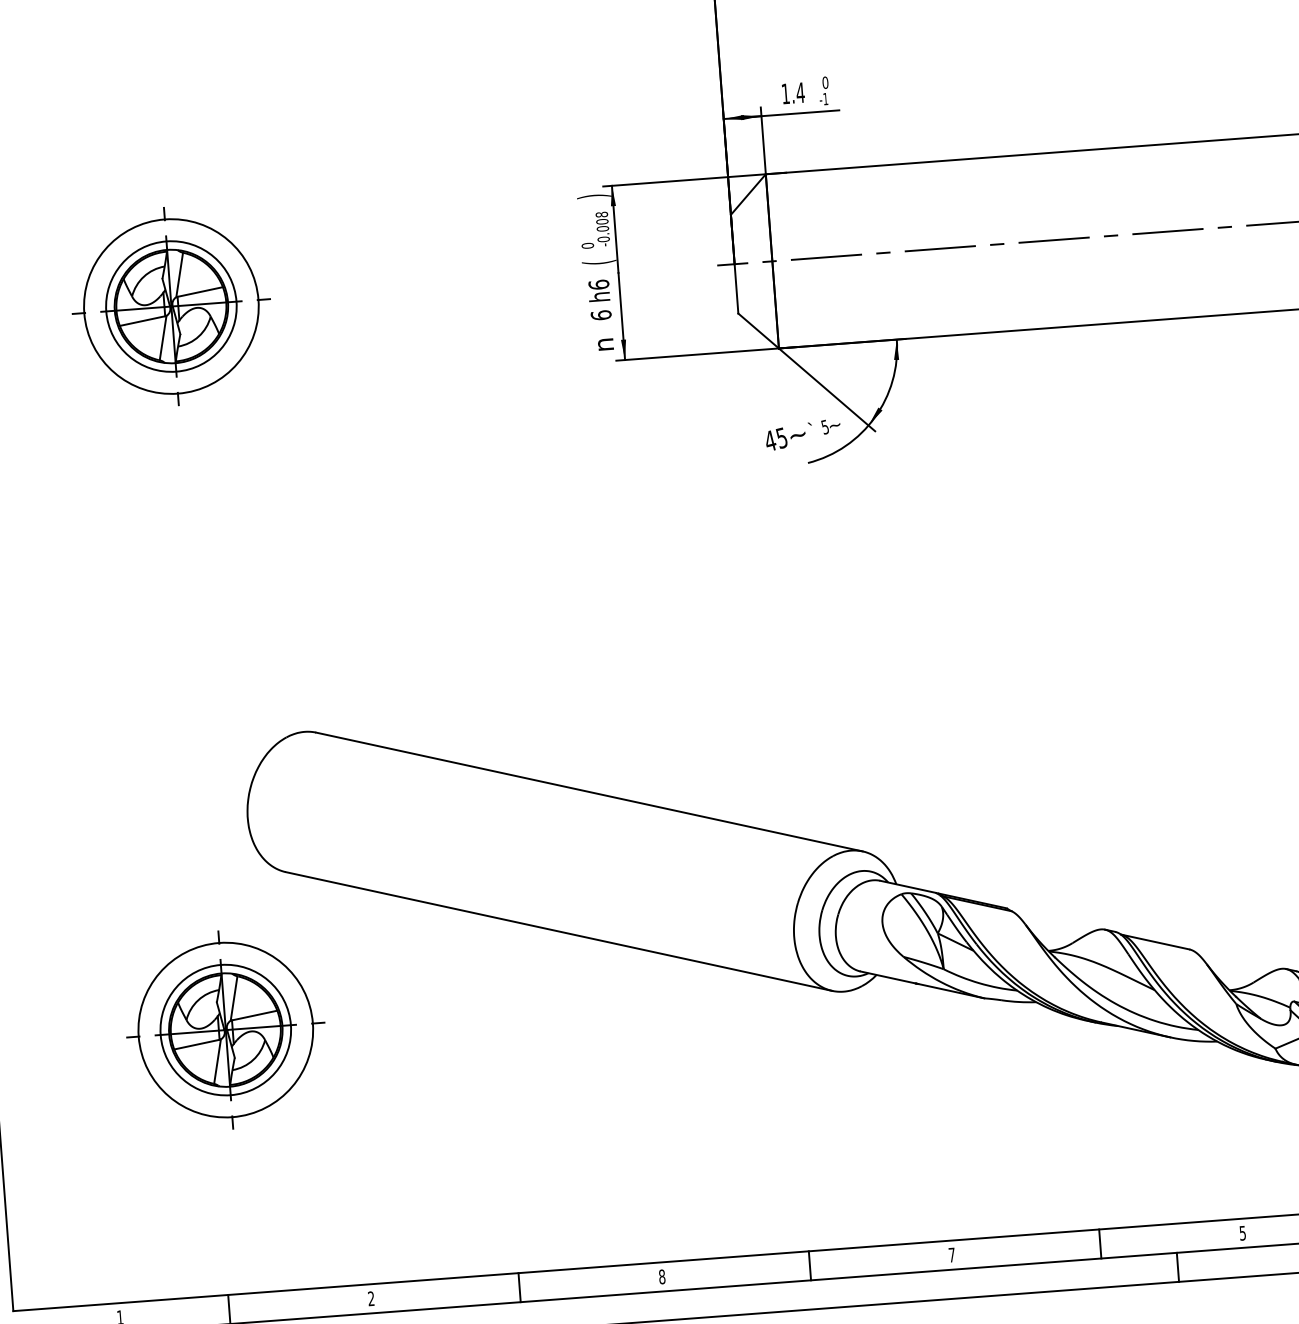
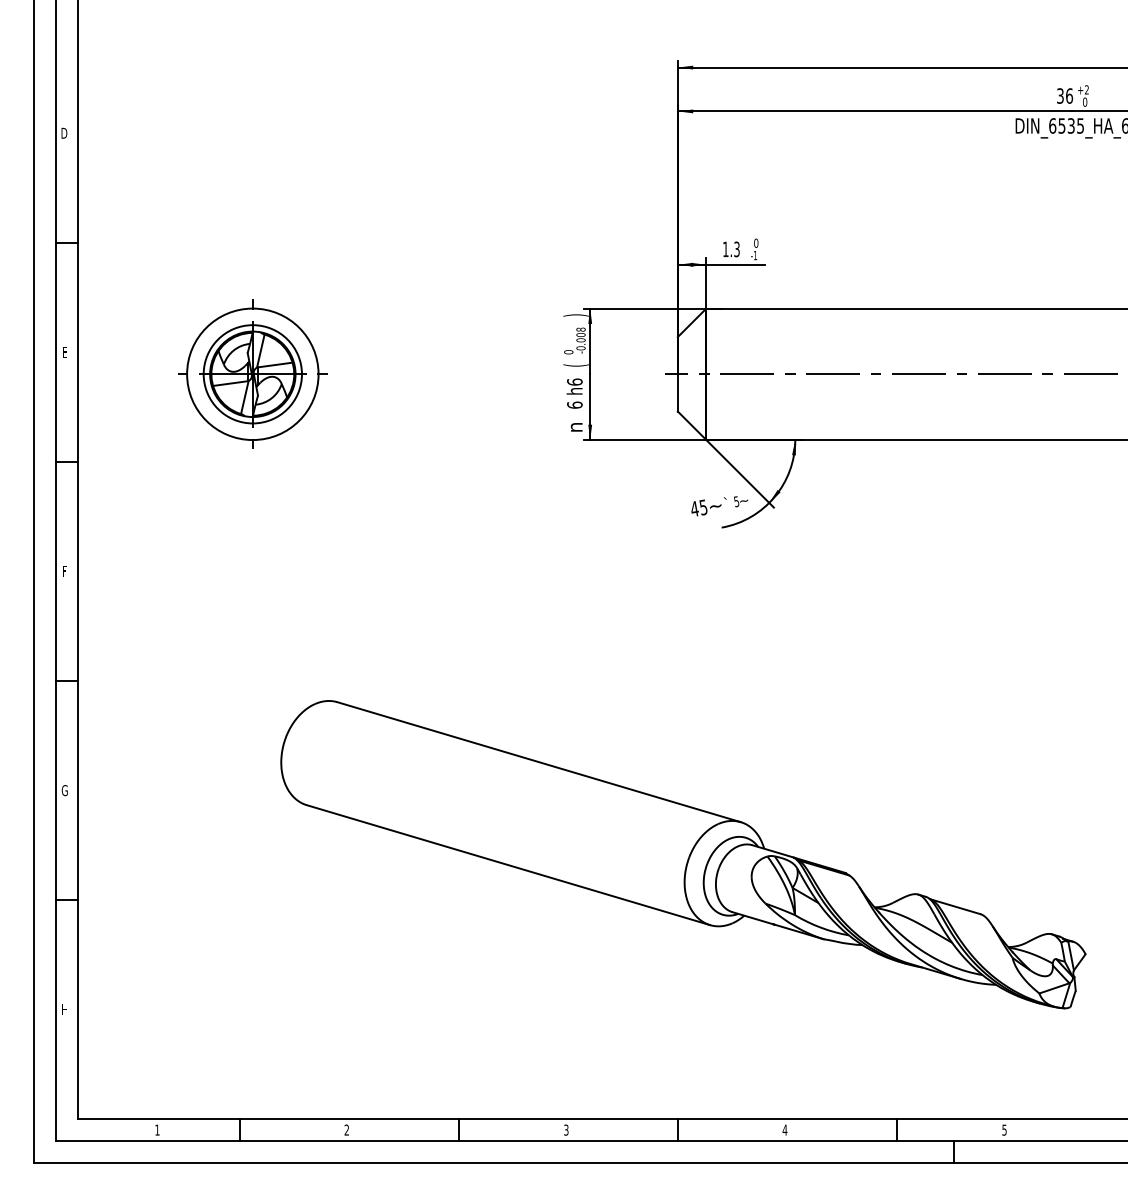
text: (799, 92) -> (736, 249), 1.4 -> 1.3
part: (225, 1029) -> (252, 919), removed
text: (951, 1254) -> (784, 1129), 7 -> 4
text: (662, 1276) -> (566, 1129), 8 -> 3

